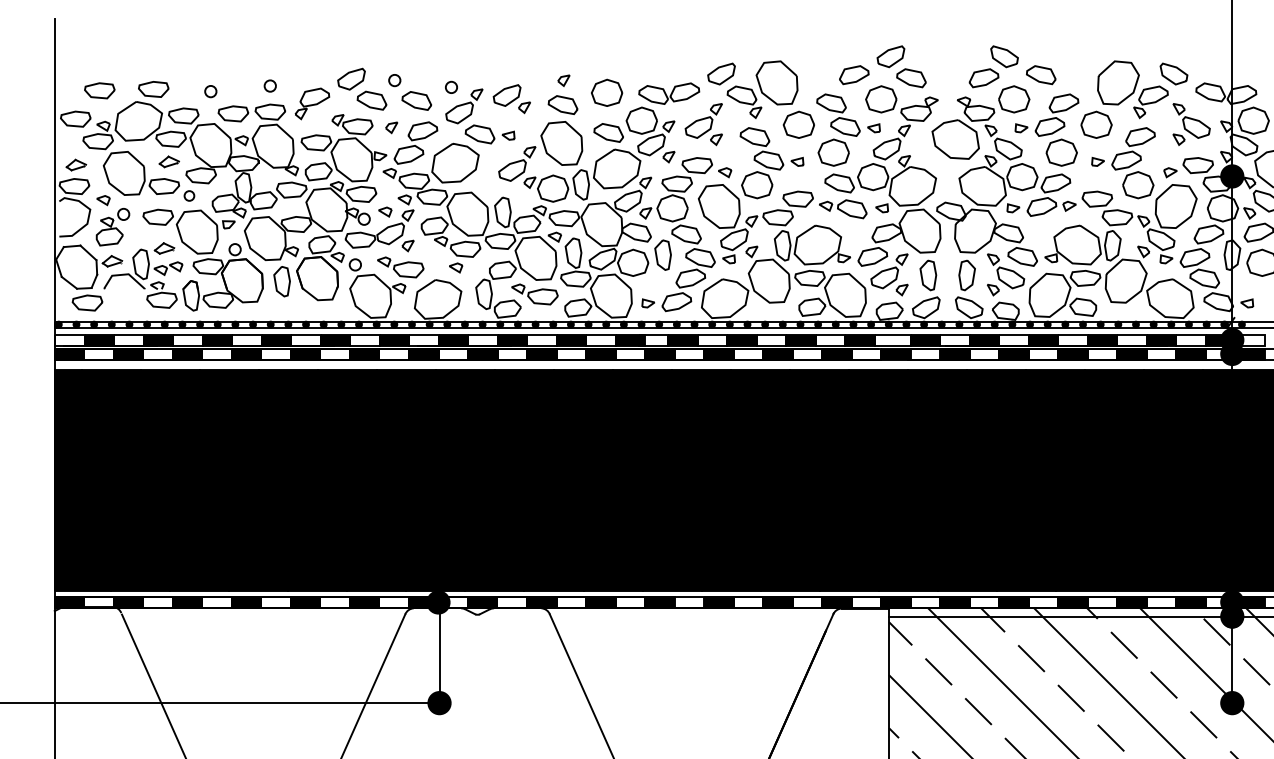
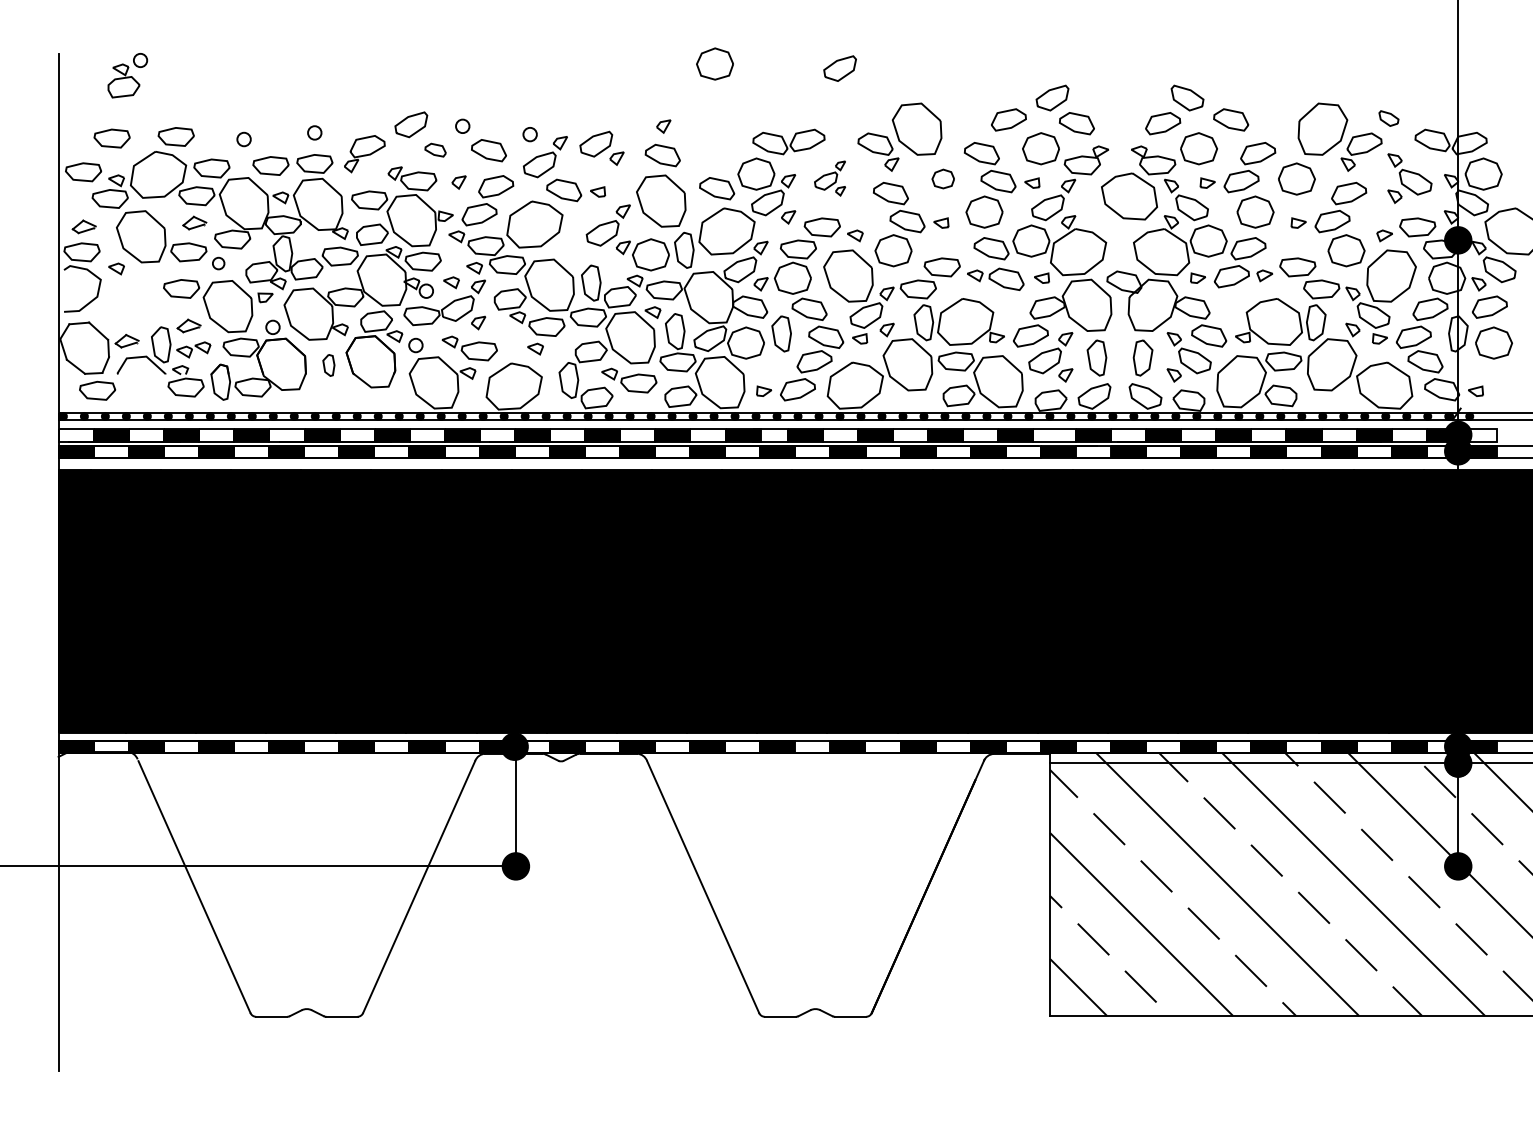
part: (721, 73) -> (839, 68), moved
part: (1173, 73) -> (1388, 118), size x0.6
part: (606, 92) -> (714, 63), moved
part: (371, 100) -> (435, 149), size x0.6
part: (703, 124) -> (829, 178), size x0.7
part: (799, 124) -> (943, 178), size x0.6
part: (112, 227) -> (127, 75), moved
part: (281, 281) -> (328, 365), size x0.6

